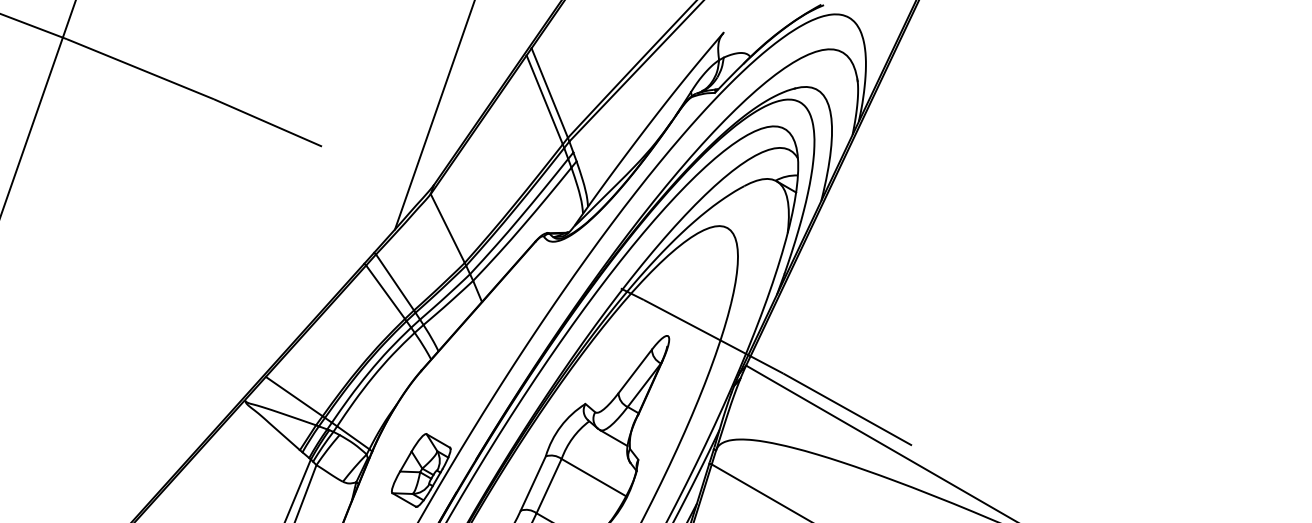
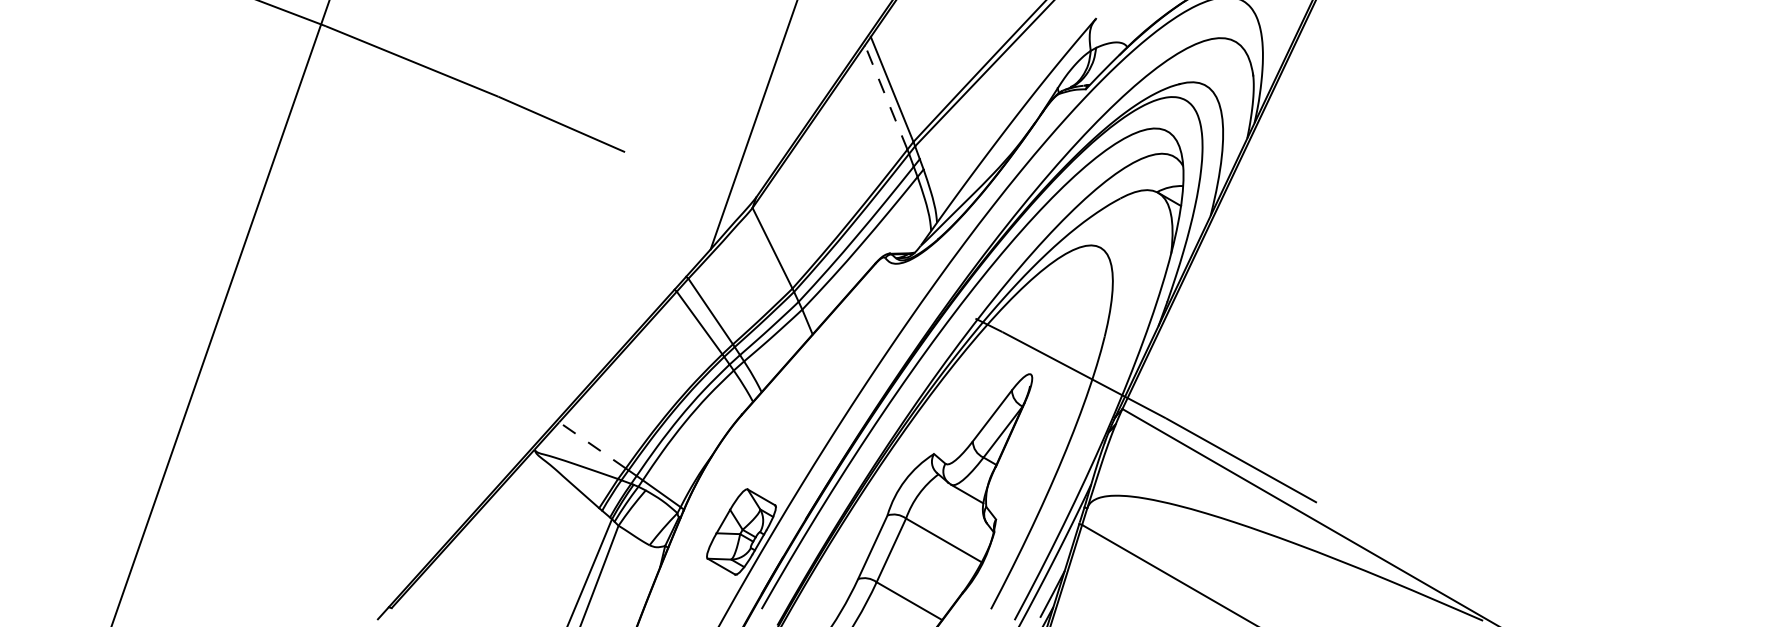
line: (544, 99) -> (886, 97), solid -> dashed
line: (294, 396) -> (592, 445), solid -> dashed

